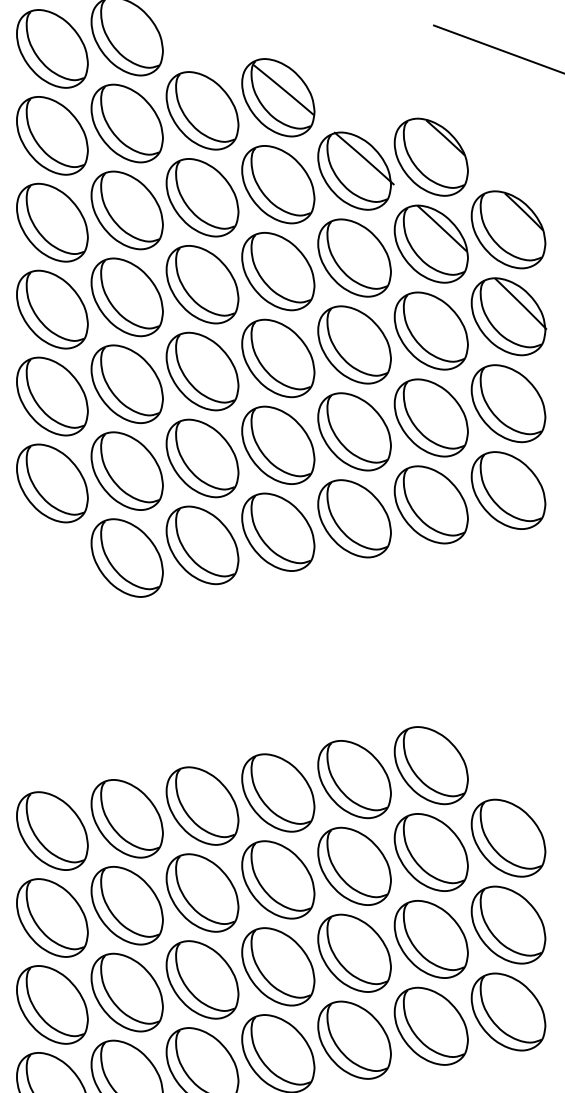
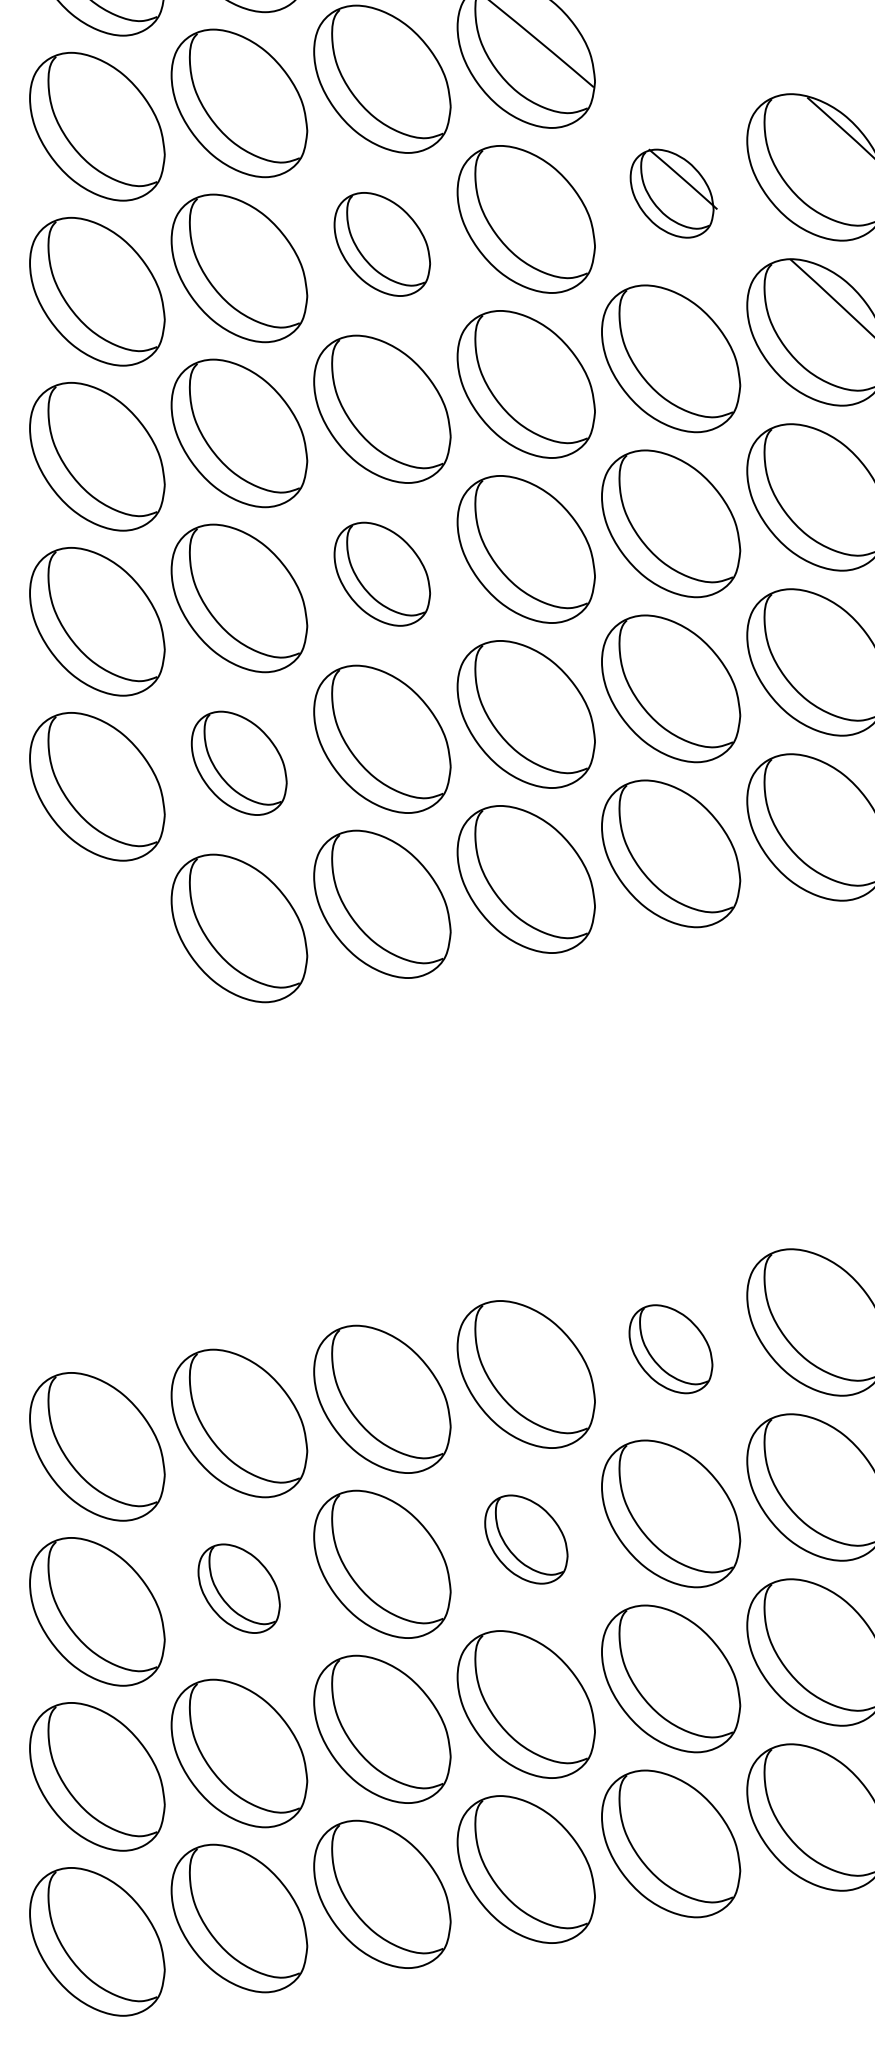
part: (355, 170) -> (672, 192), size x0.6
part: (202, 197) -> (382, 243), size x0.7
part: (202, 371) -> (382, 574), size x0.7
part: (126, 470) -> (237, 762), size x0.7
part: (354, 779) -> (670, 1348), size x0.6
part: (278, 879) -> (526, 1538), size x0.6
part: (126, 905) -> (237, 1588), size x0.6

